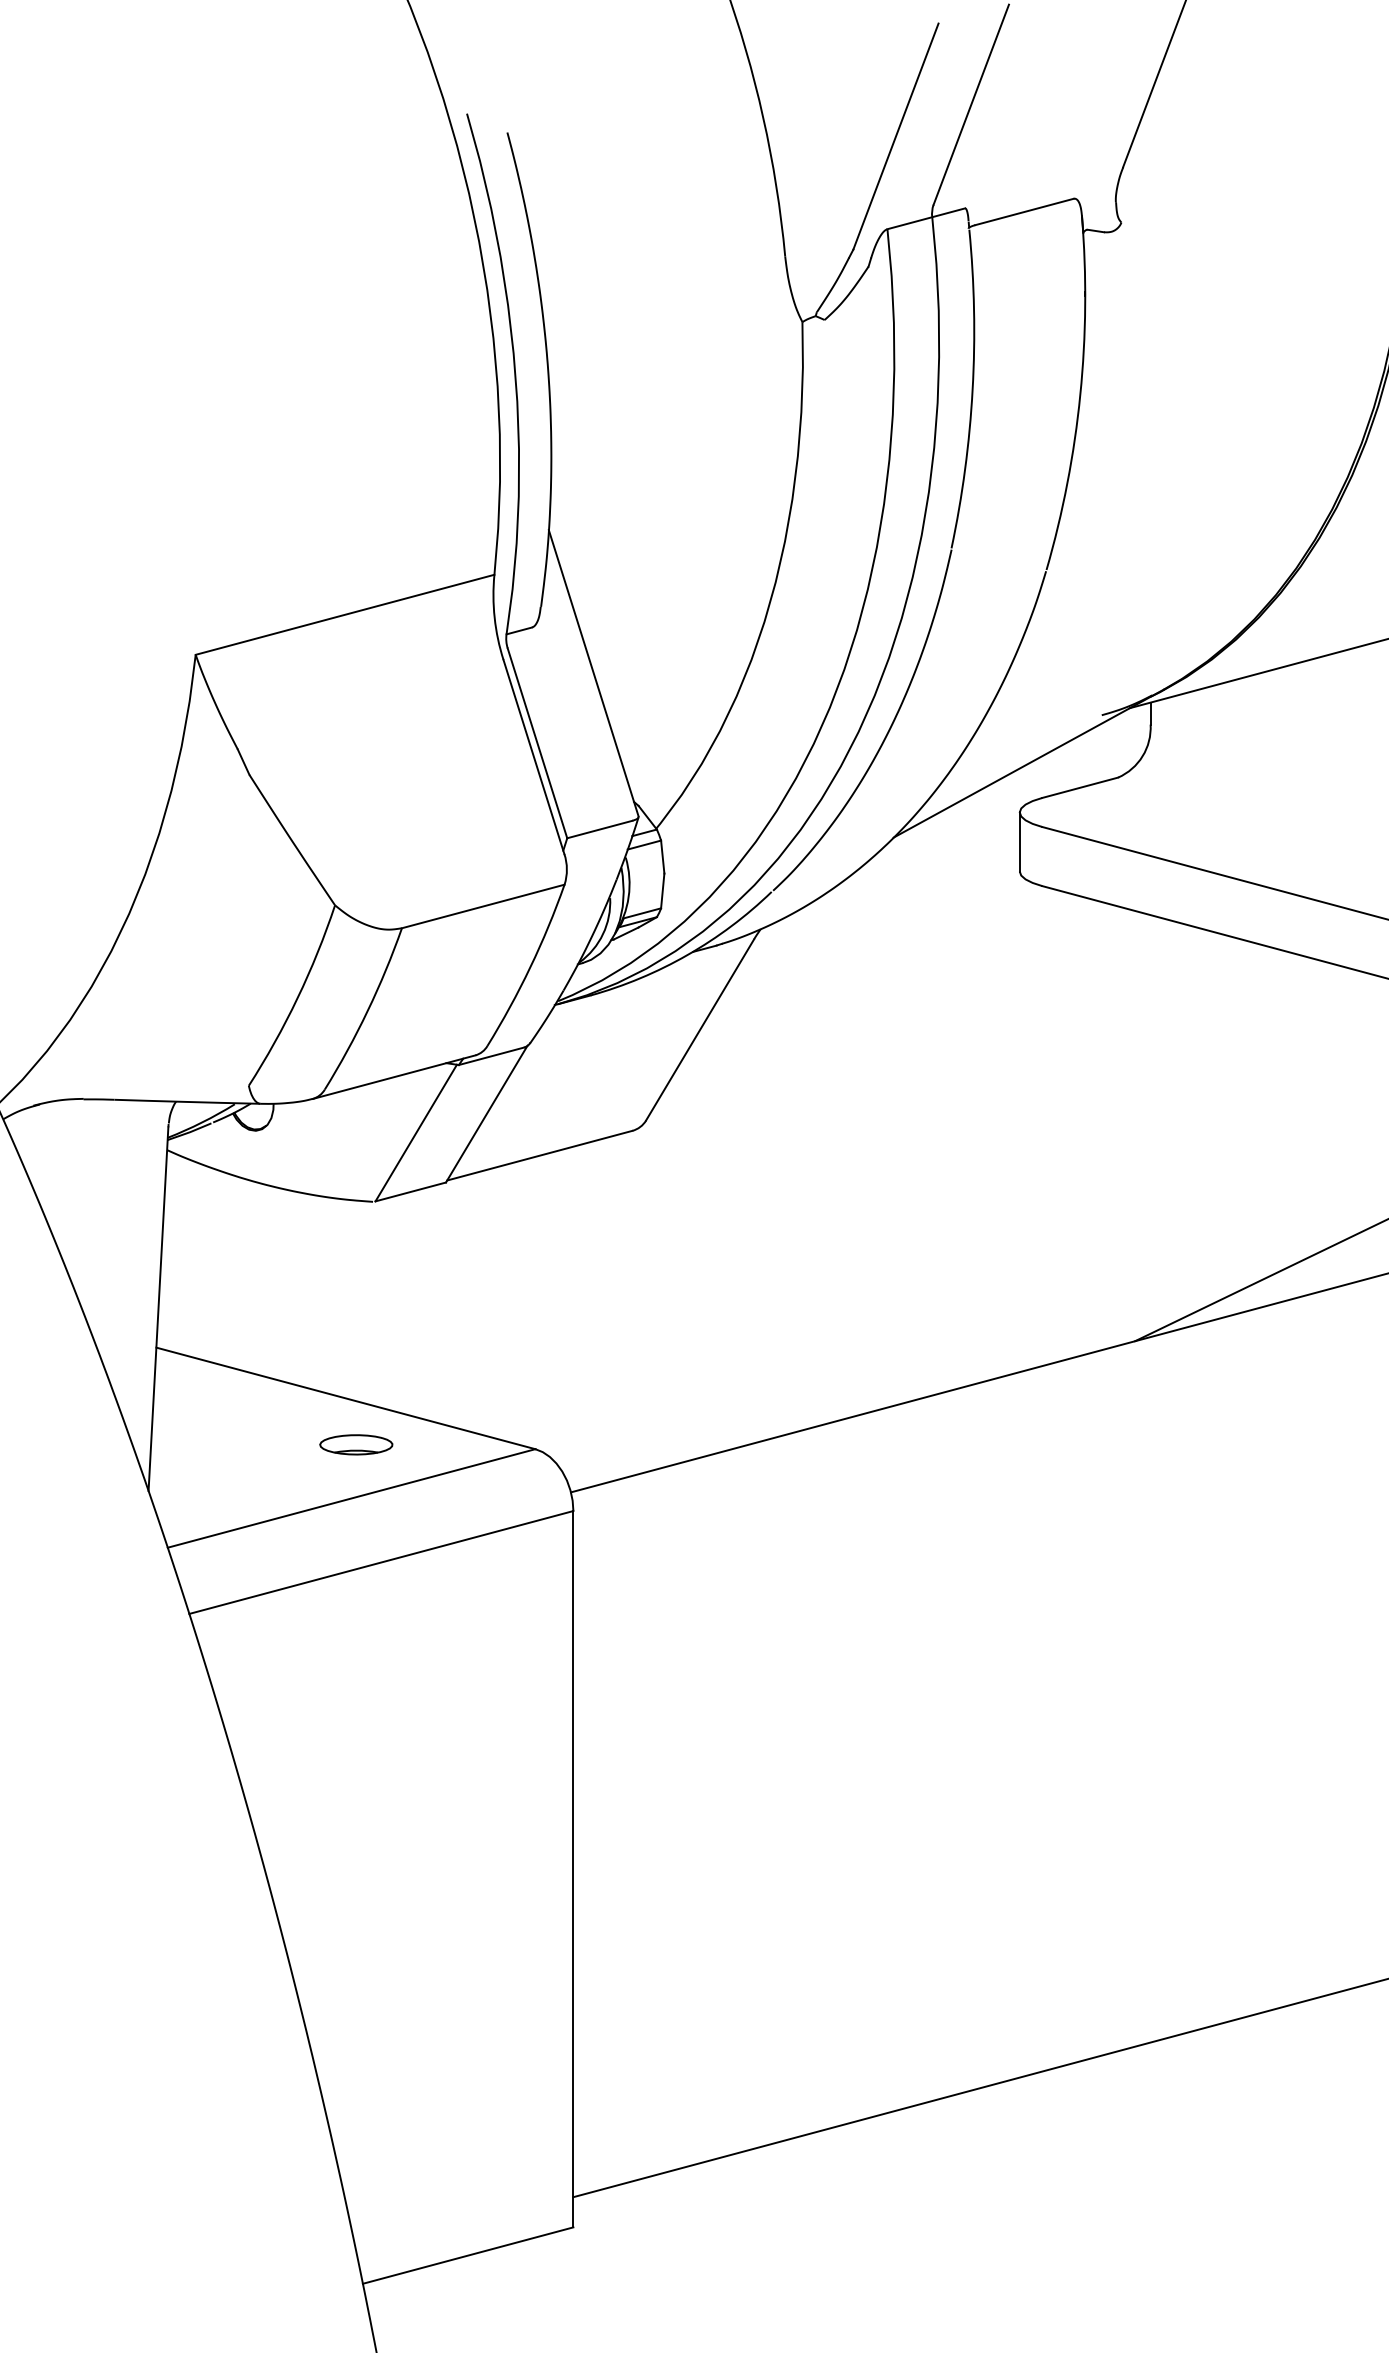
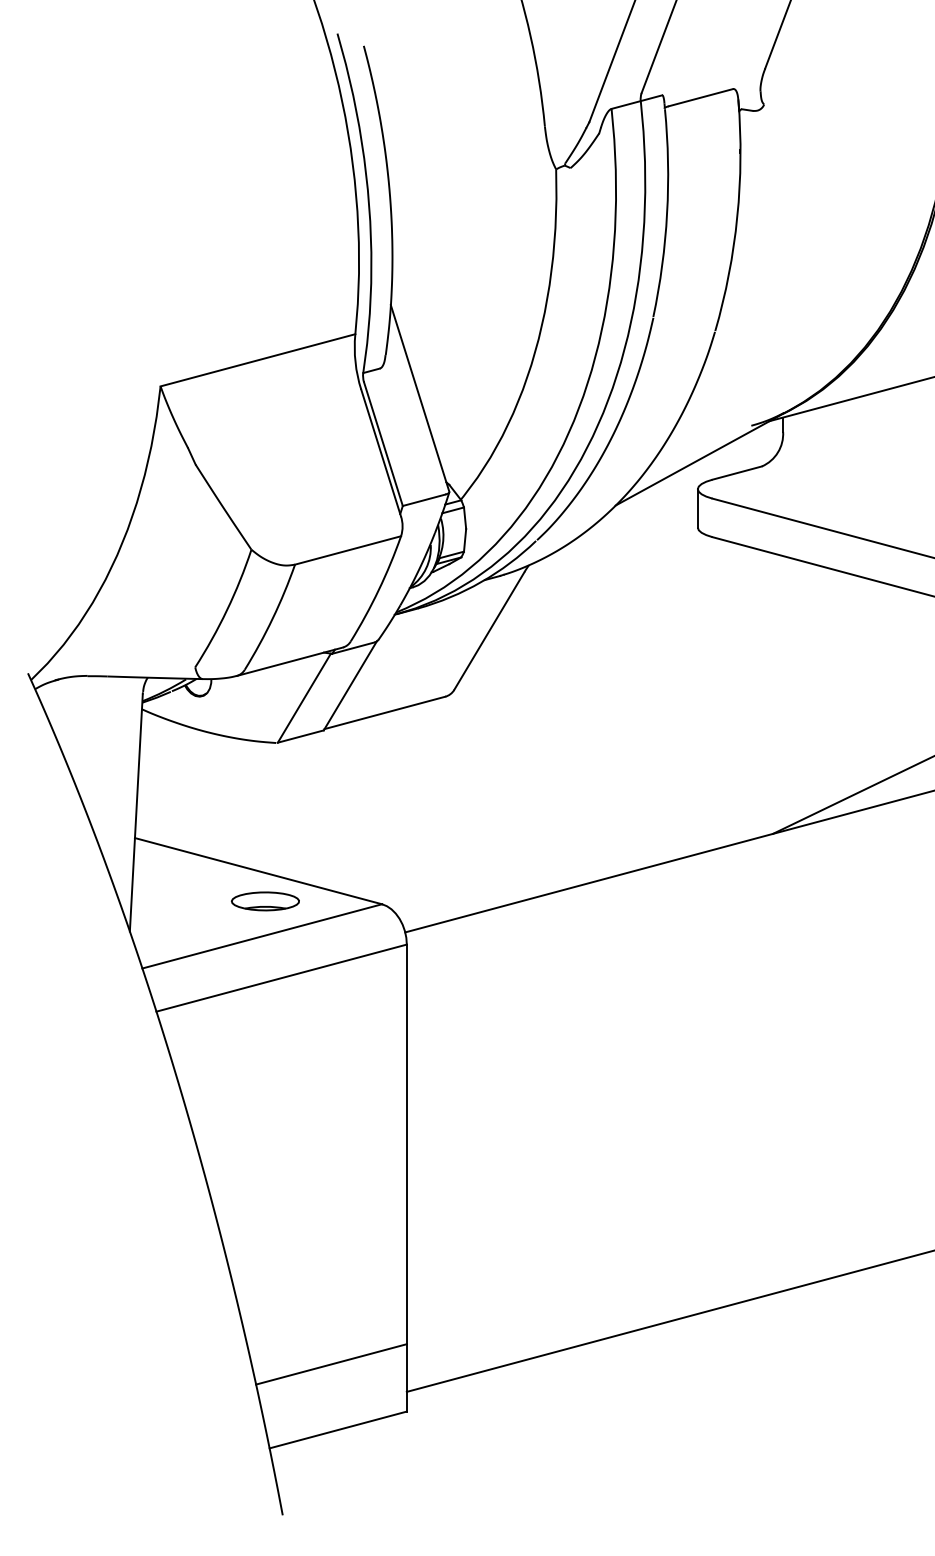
part: (355, 1444) -> (264, 901), size x1.43
line: (457, 2155) -> (331, 1364), added

